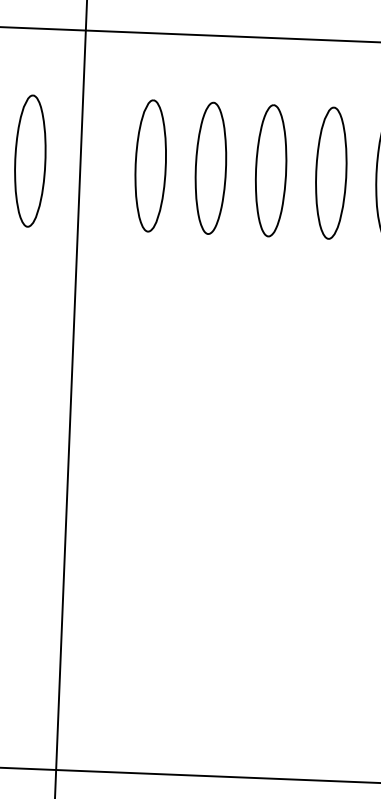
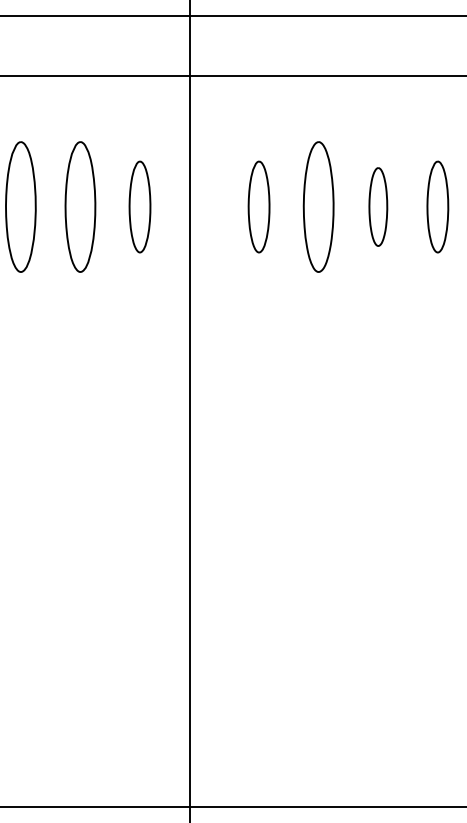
part: (29, 160) -> (139, 206), size x0.7
part: (150, 165) -> (258, 206), size x0.7
part: (271, 170) -> (378, 206), size x0.6
part: (331, 172) -> (437, 206), size x0.7

